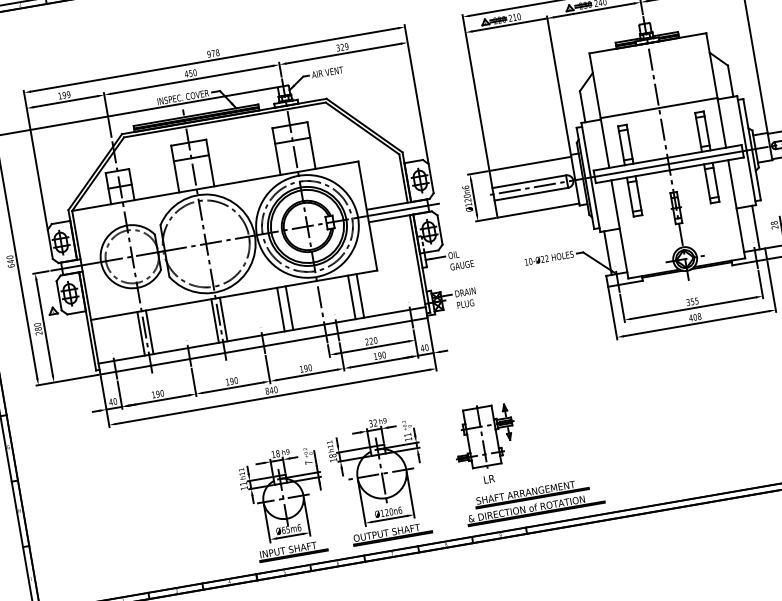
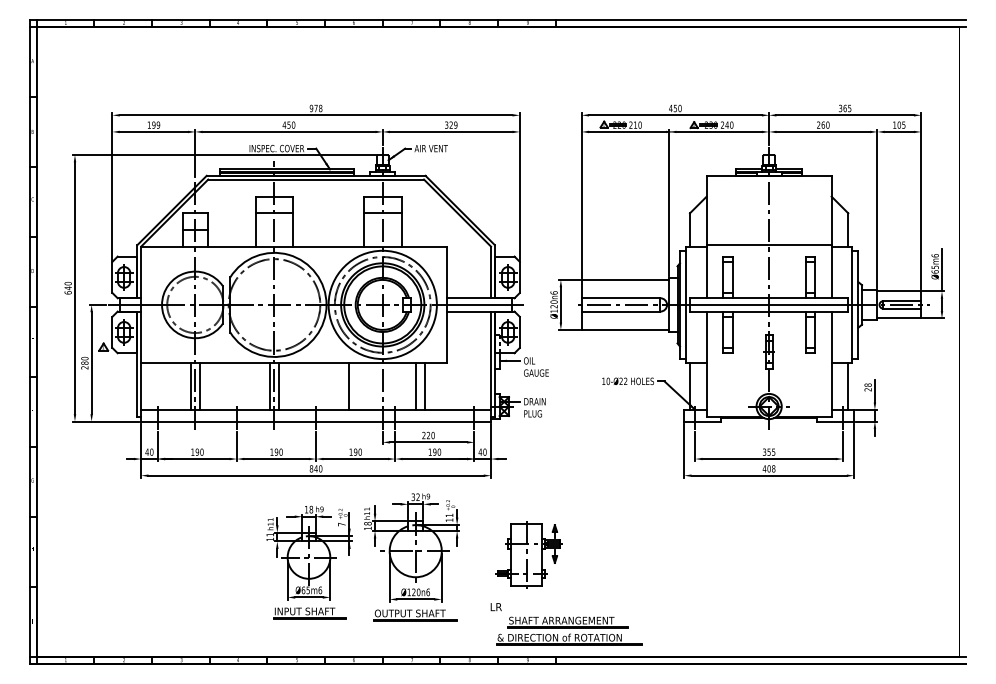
line: (281, 309) -> (340, 386), removed
text: (488, 479) -> (495, 607), moved
part: (379, 480) -> (411, 557), moved
part: (284, 503) -> (309, 562), moved

